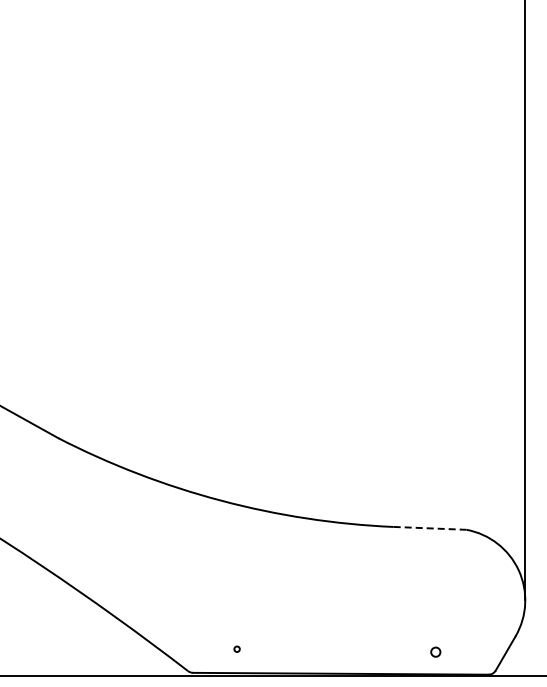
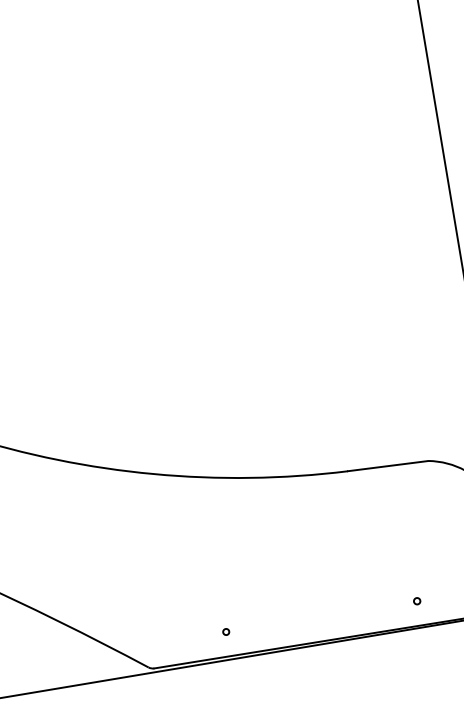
line: (430, 528) -> (388, 466), dashed -> solid
circle: (236, 648) -> (225, 631), moved
circle: (435, 652) -> (416, 601), size x0.62

